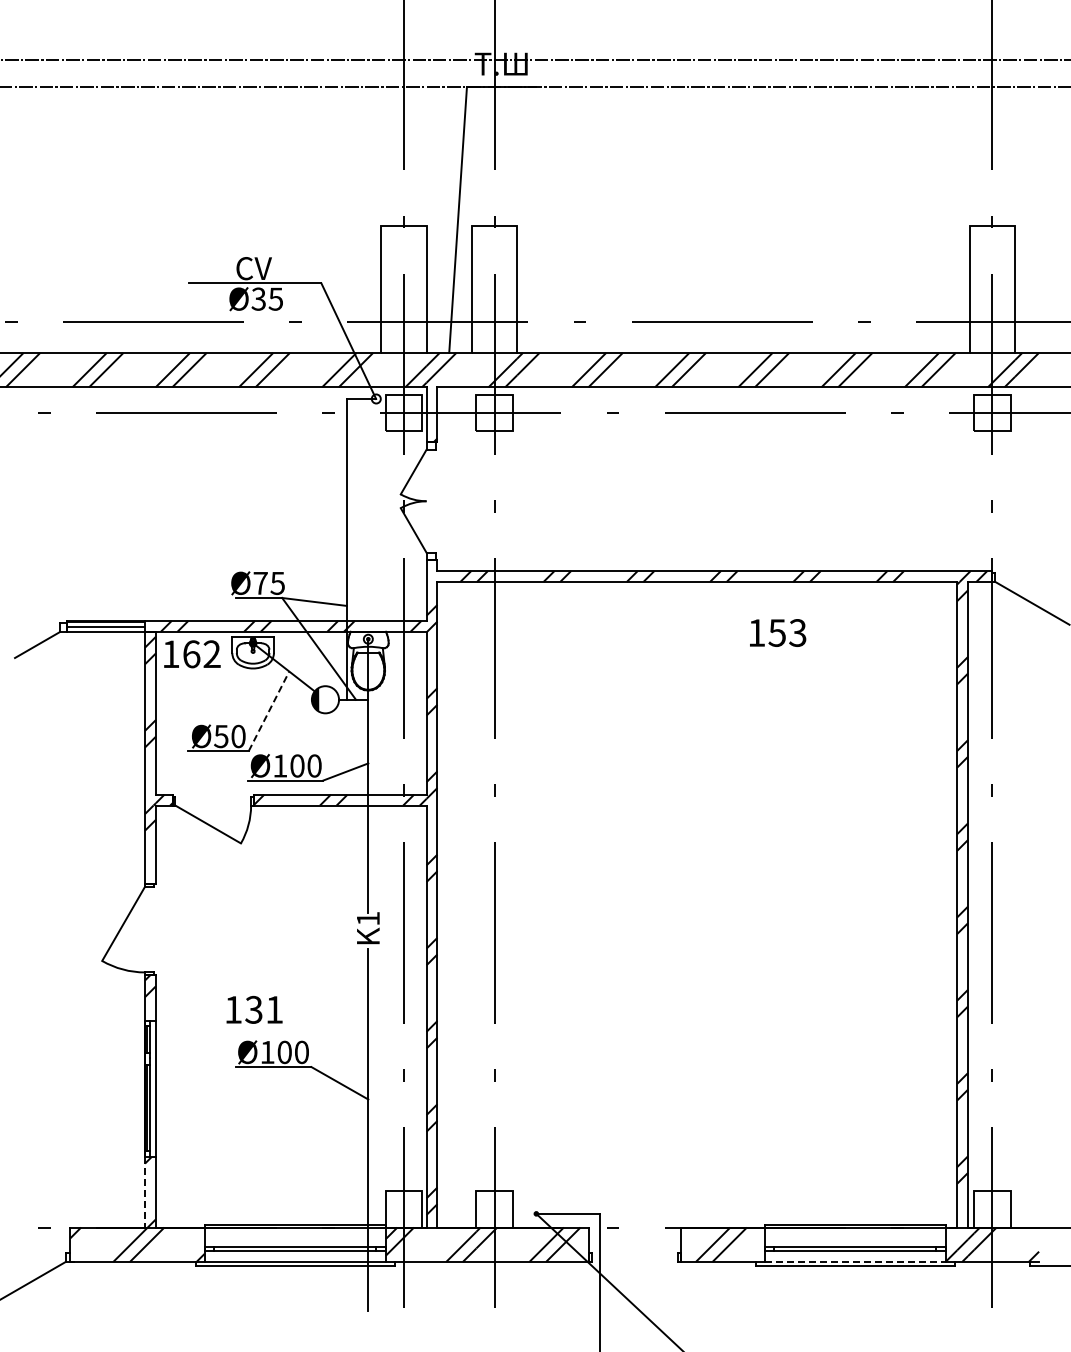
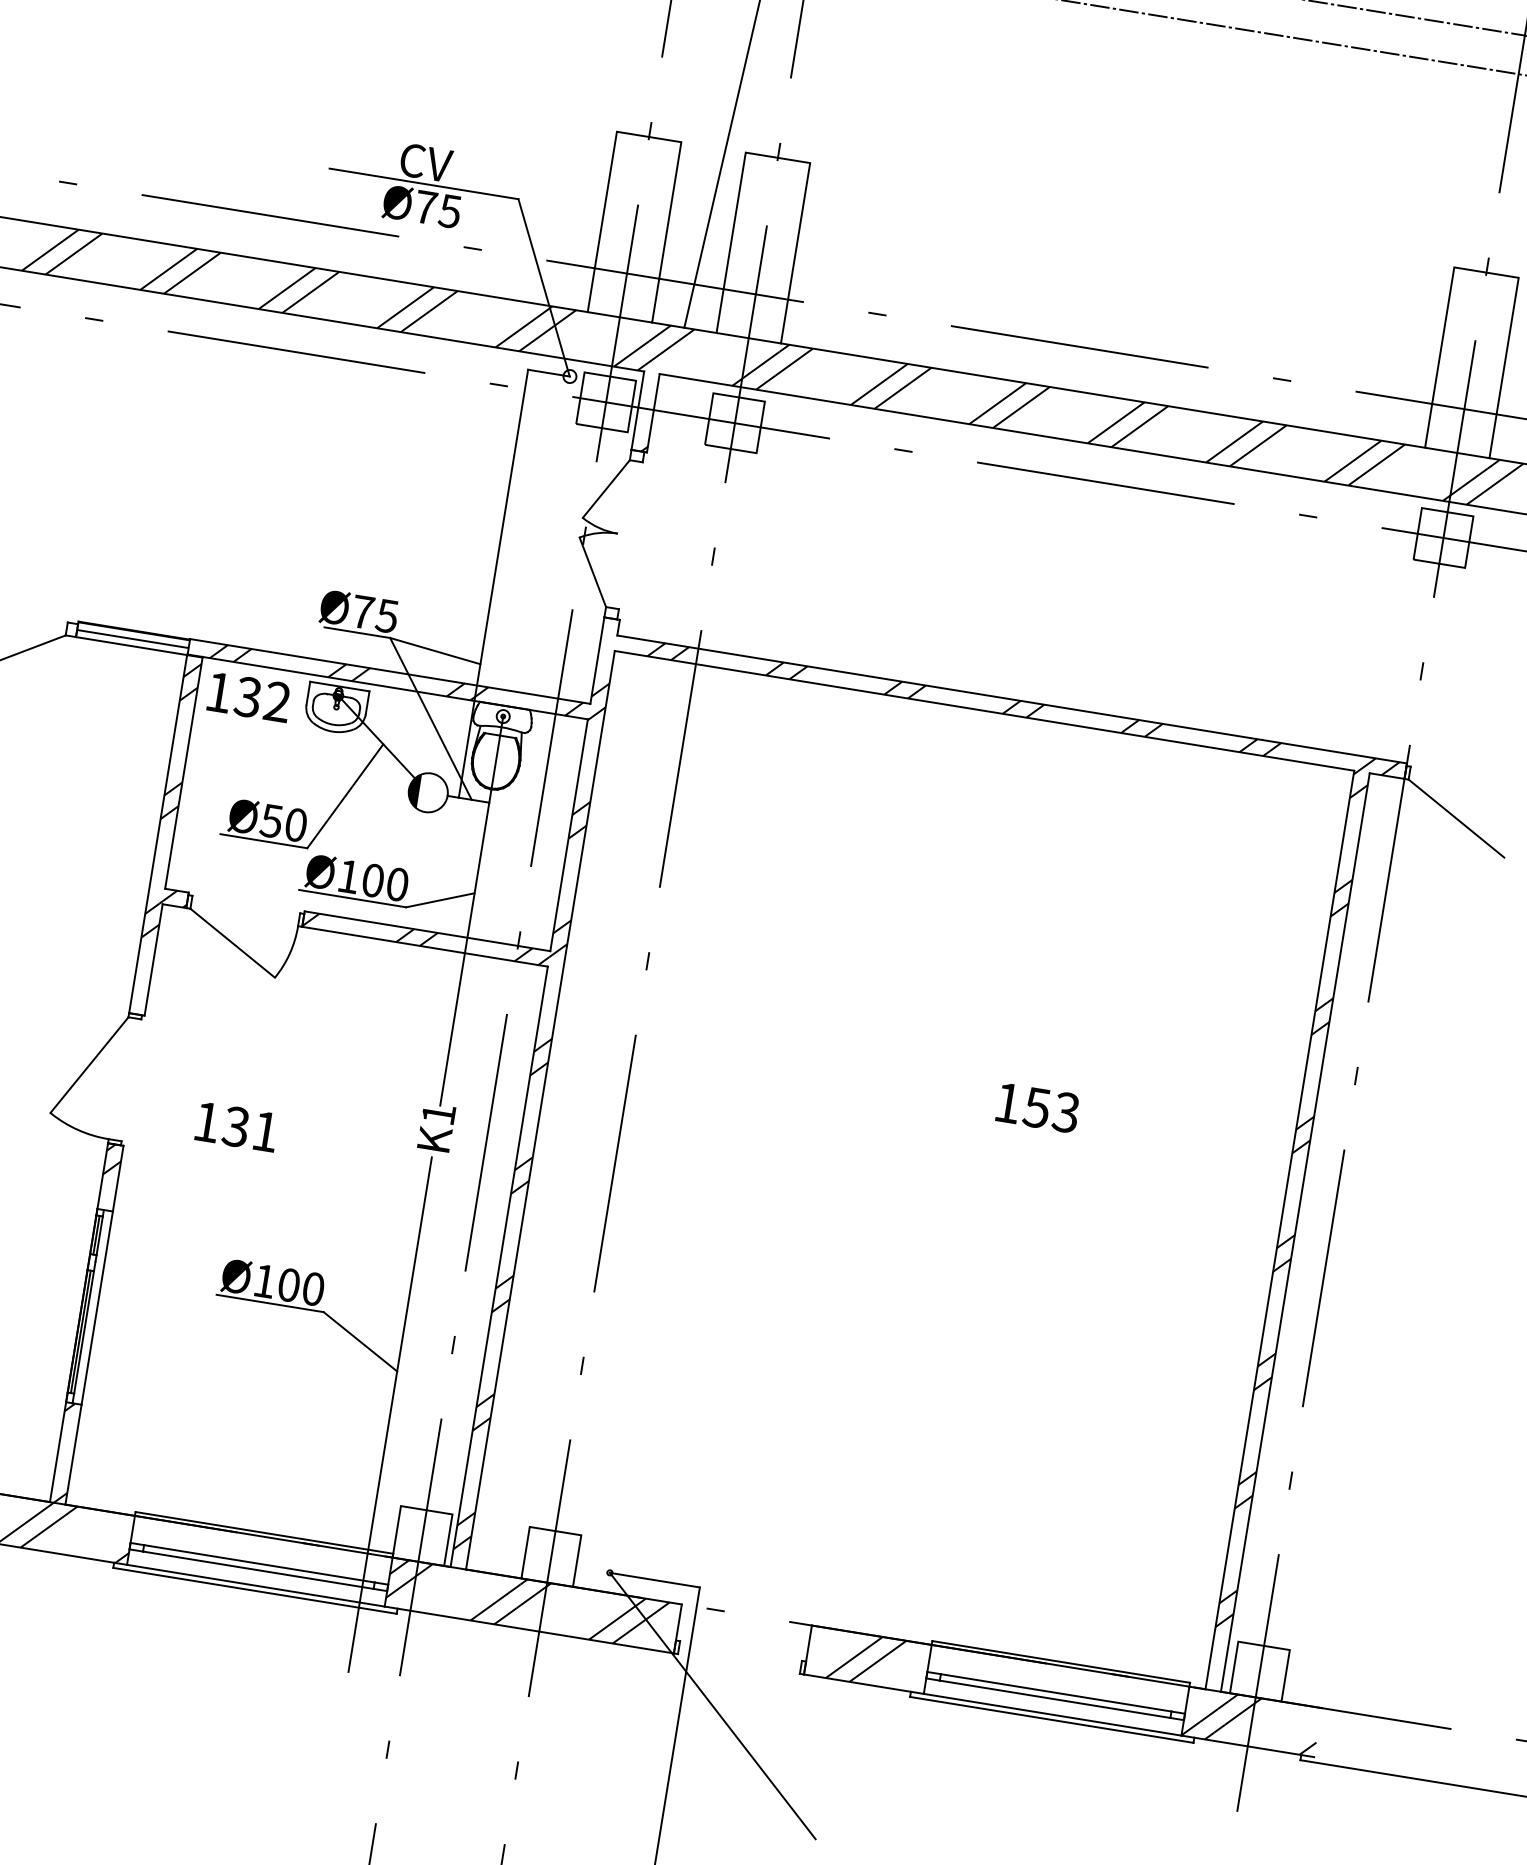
text: (258, 298) -> (425, 206), Ø35 -> Ø75
text: (778, 632) -> (1038, 1107), moved
text: (191, 654) -> (248, 697), 162 -> 132
line: (269, 711) -> (345, 796), dashed -> solid
text: (254, 1009) -> (237, 1126), moved
line: (145, 1192) -> (58, 1452), dashed -> solid
line: (855, 1261) -> (1053, 1714), dashed -> solid

